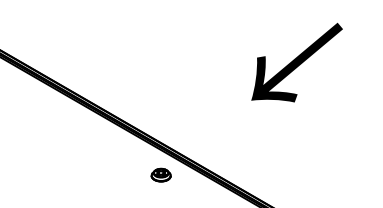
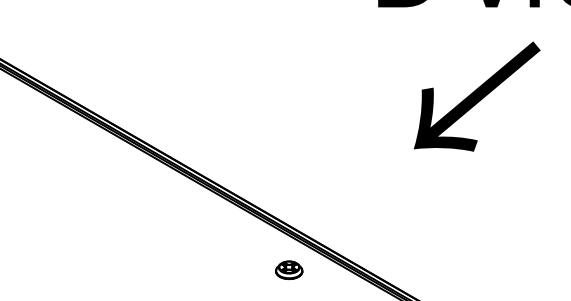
text: (297, 62) -> (477, 96), moved

